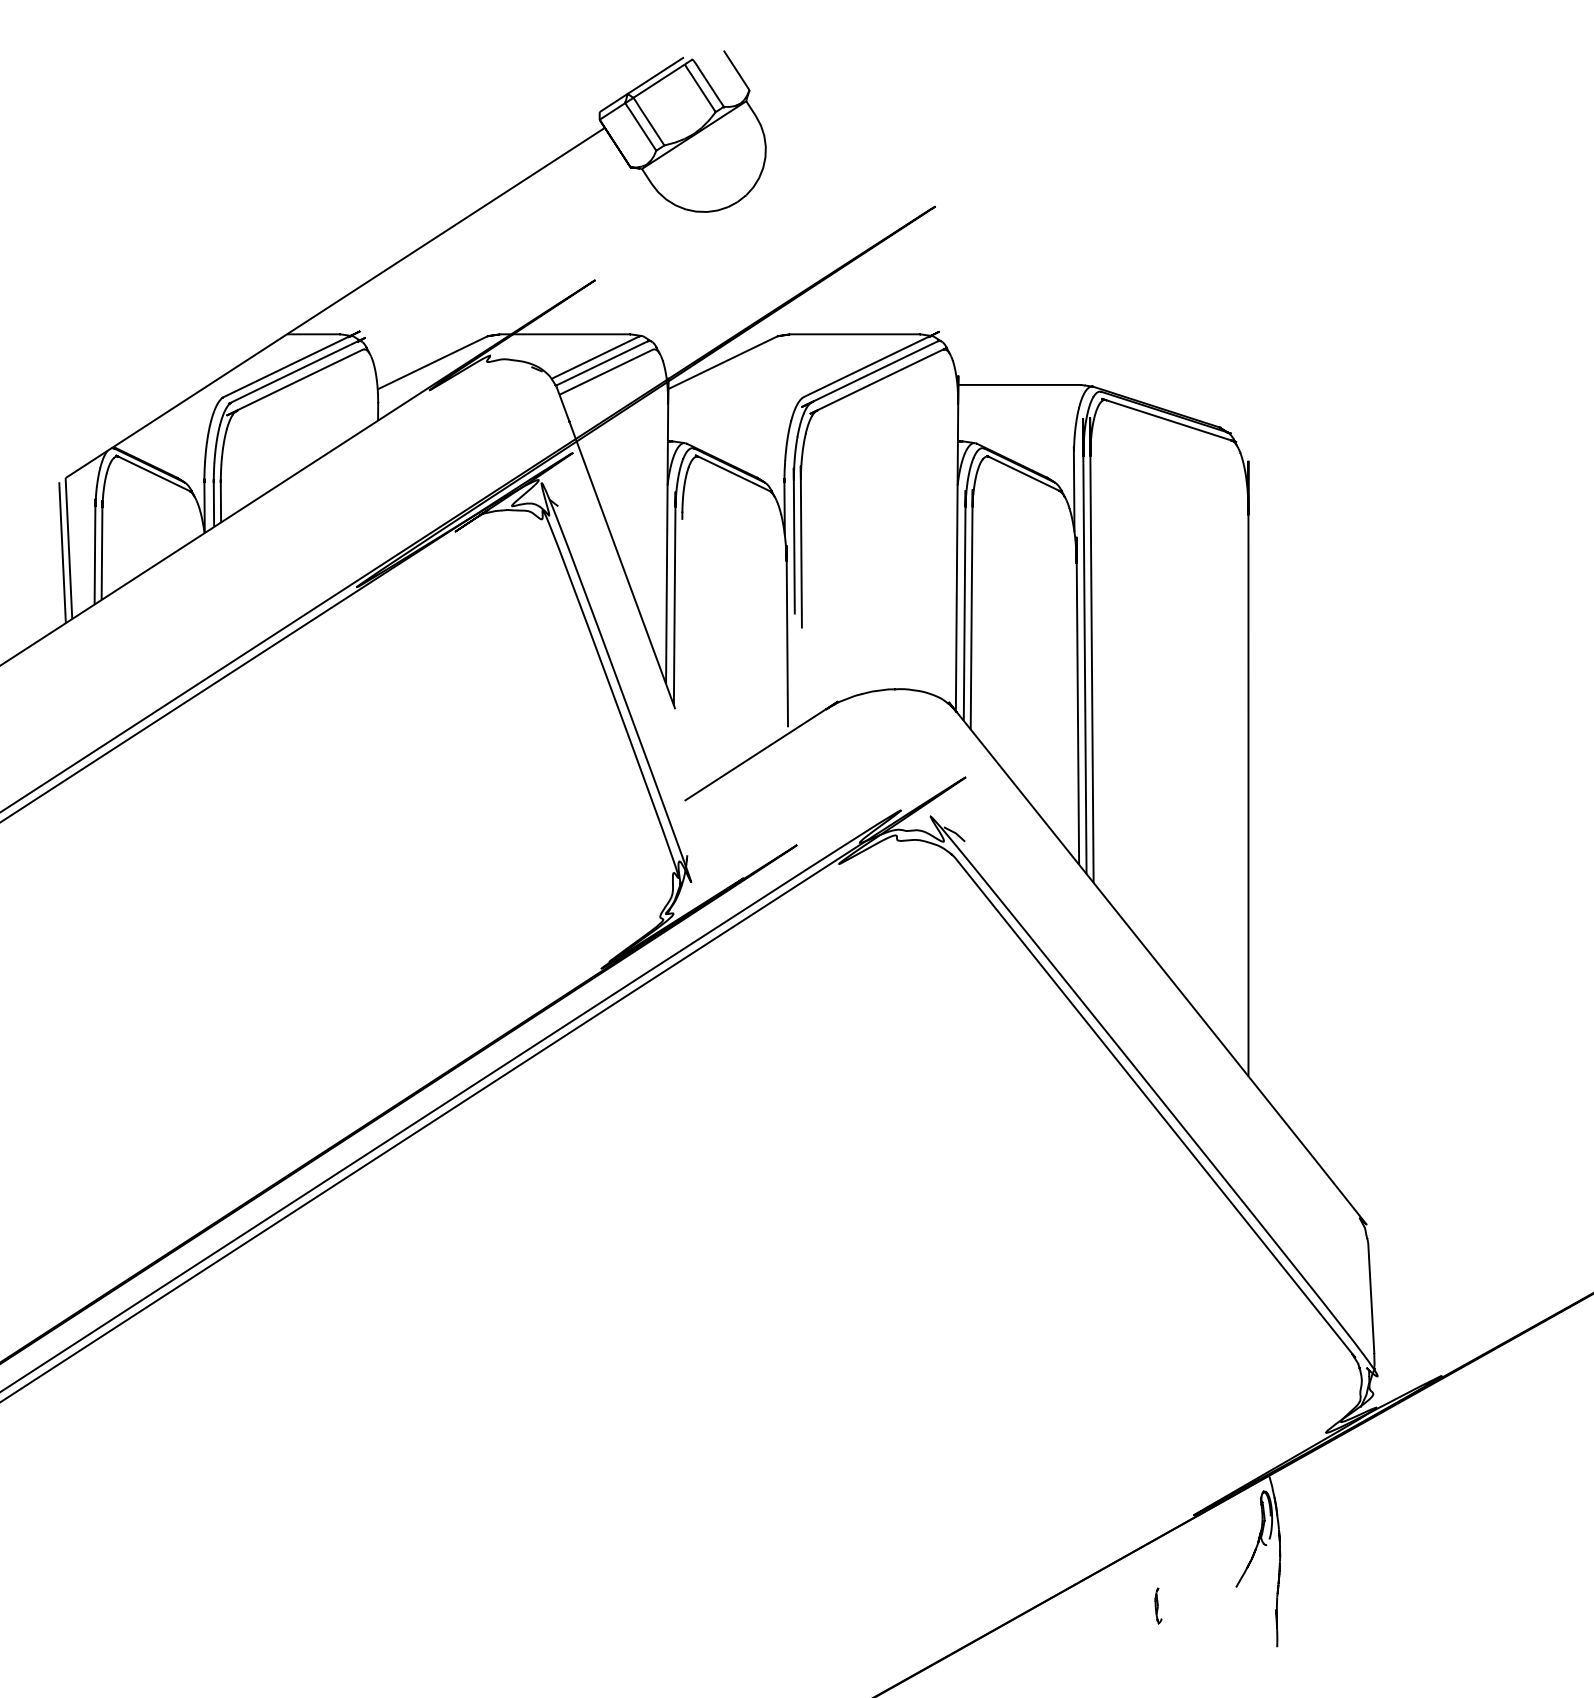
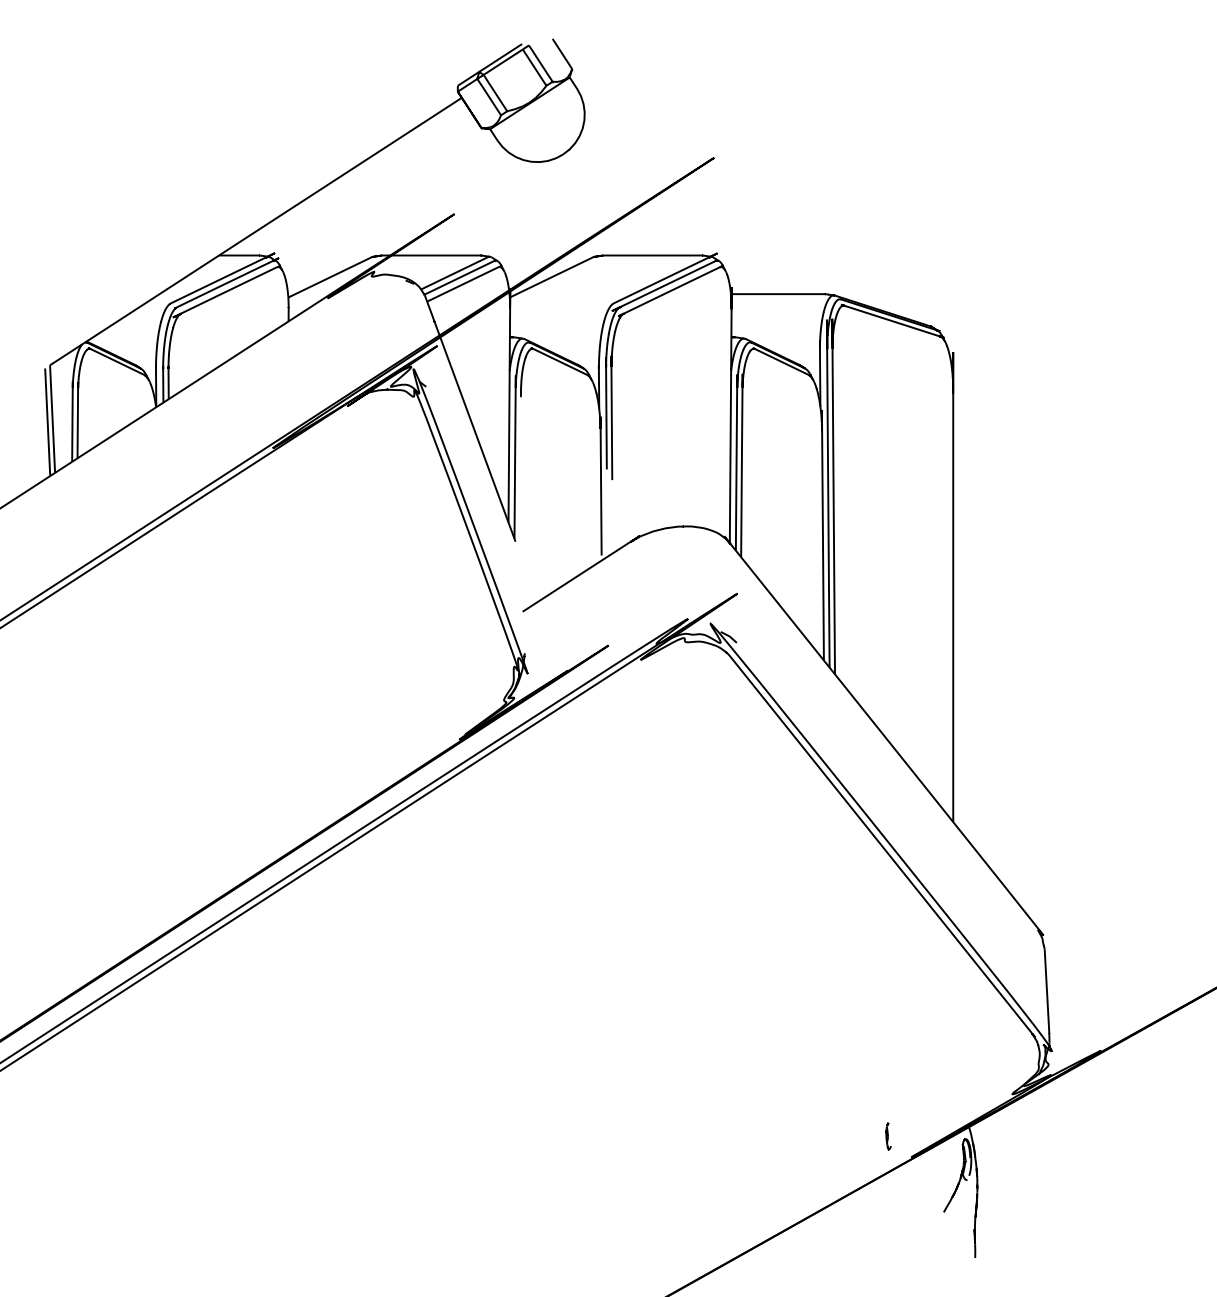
part: (1158, 1605) -> (888, 1136), moved

